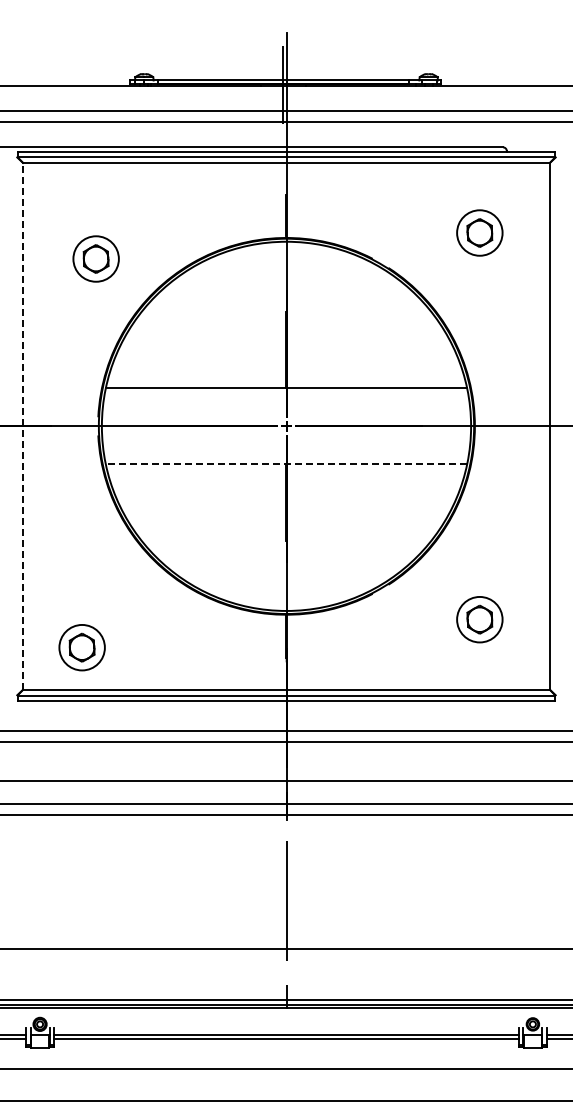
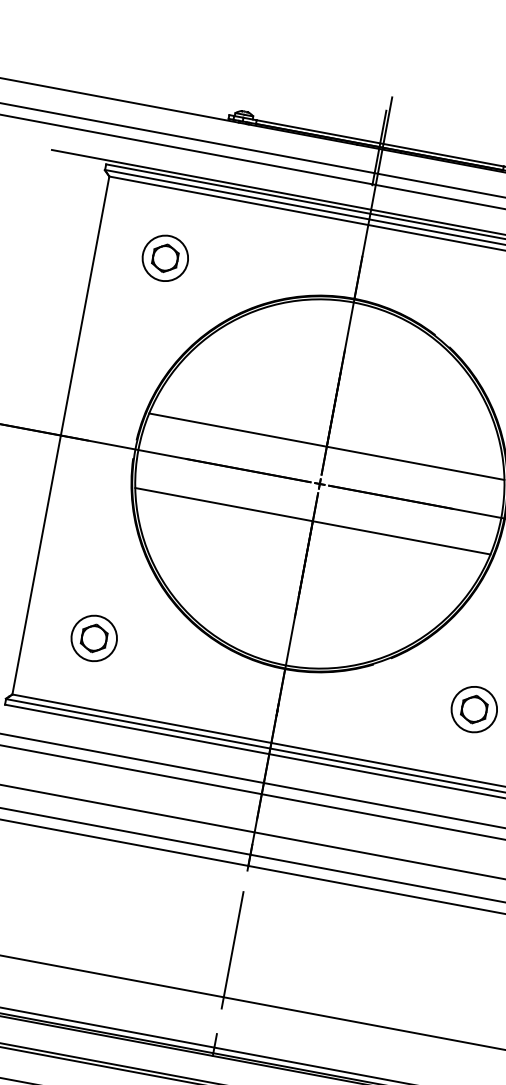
part: (95, 258) -> (164, 257), moved
line: (23, 425) -> (61, 434), dashed -> solid
line: (286, 464) -> (312, 521), dashed -> solid
part: (81, 647) -> (93, 638), moved

